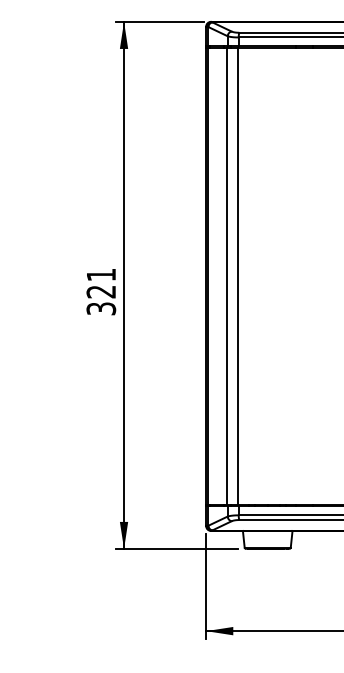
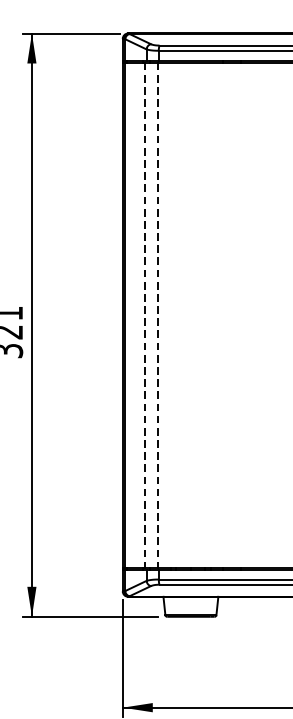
line: (226, 277) -> (145, 316), solid -> dashed
line: (237, 277) -> (157, 316), solid -> dashed

